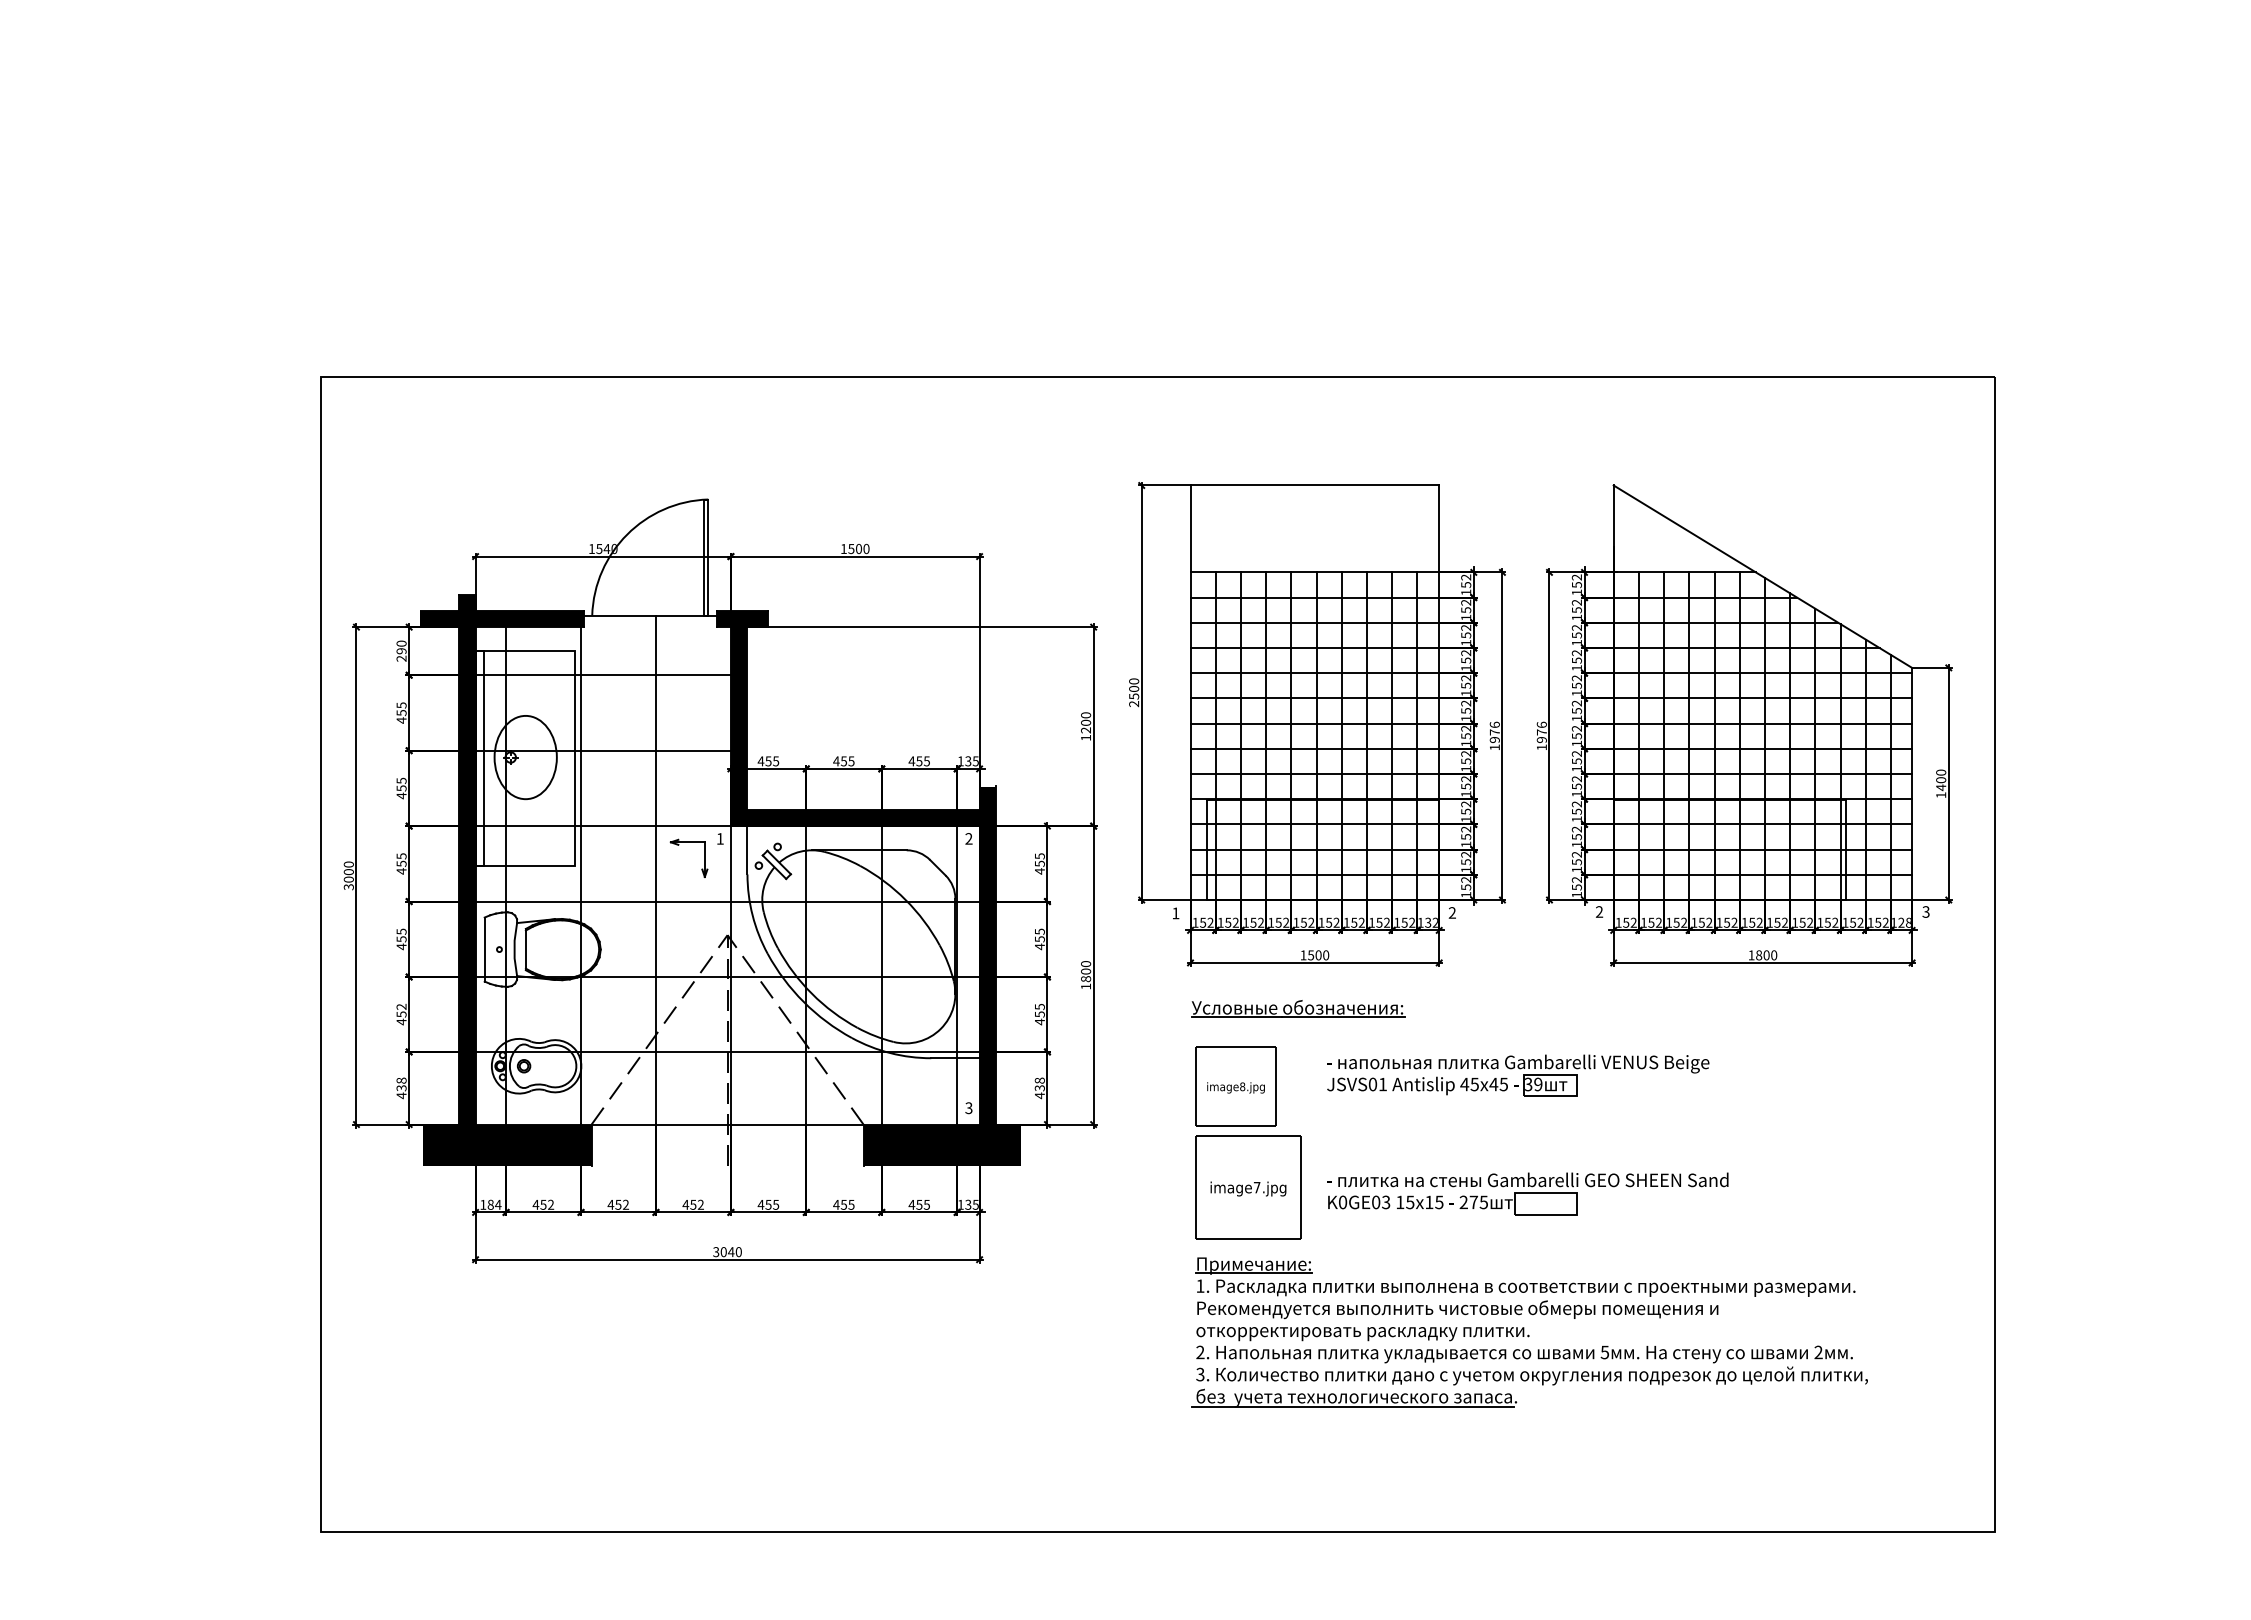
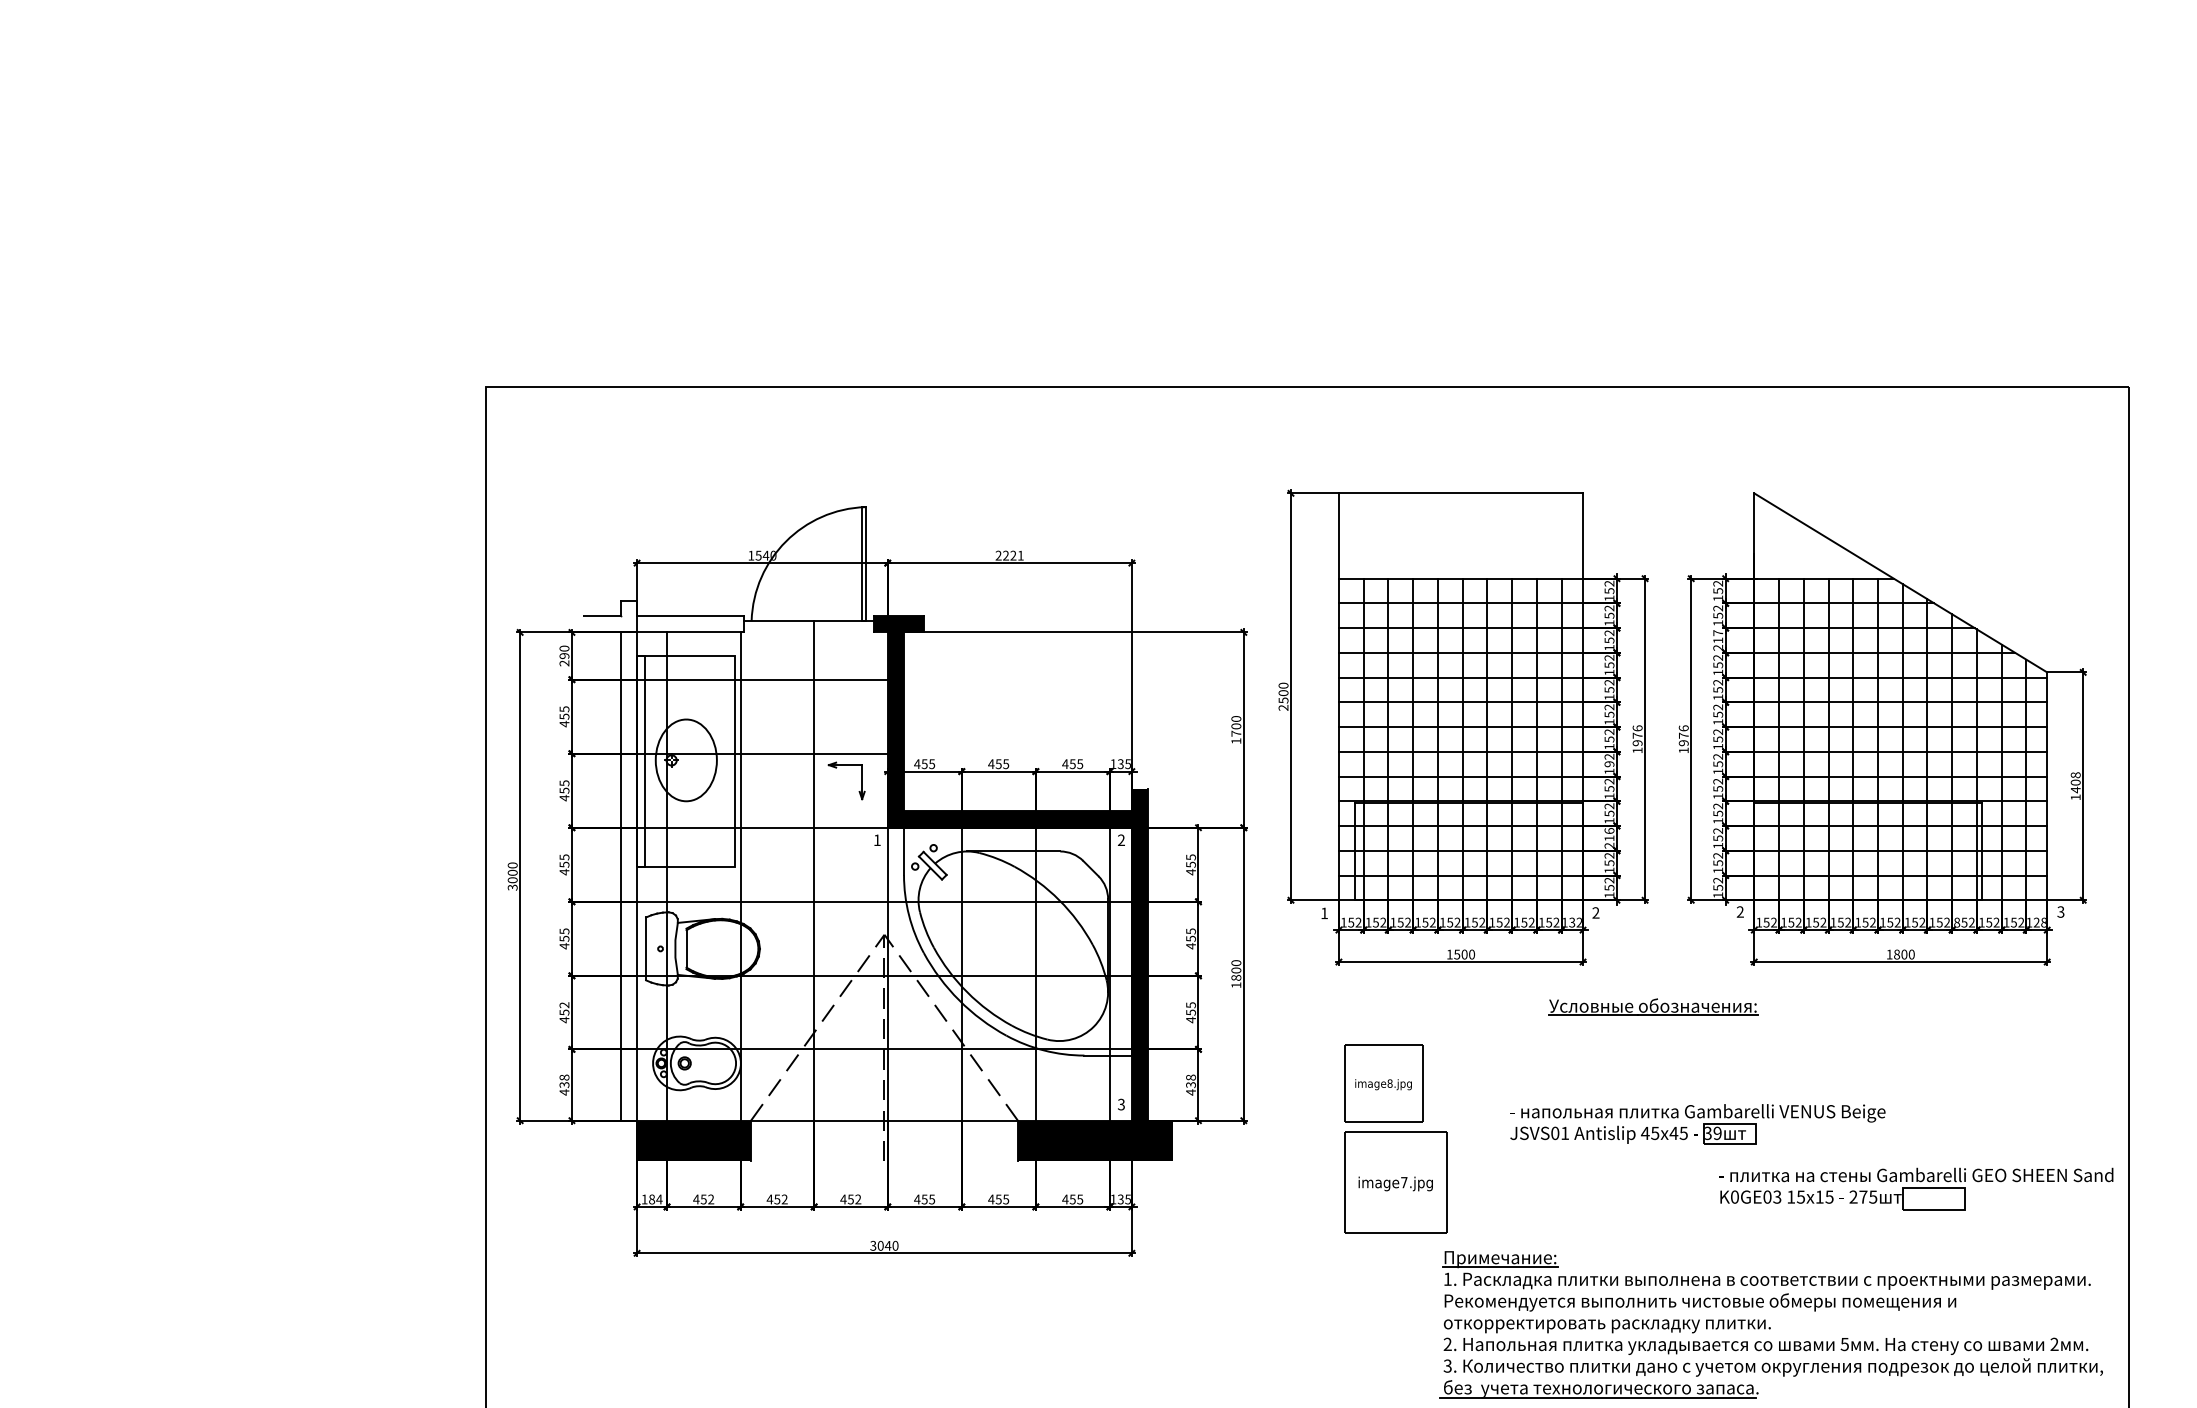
text: (854, 548) -> (1009, 555), 1500 -> 2221
text: (1576, 634) -> (1717, 639), 152 -> 217
text: (1085, 730) -> (1235, 733), 1200 -> 1700
text: (1466, 761) -> (1609, 764), 152 -> 192
text: (1941, 772) -> (2076, 775), 1400 -> 1408
text: (1466, 836) -> (1609, 837), 152 -> 216
part: (688, 842) -> (846, 765), moved
fill: (501, 880) -> (662, 881), removed
text: (1820, 922) -> (1957, 922), 152 -> 852
part: (1298, 1008) -> (1653, 1006), moved
part: (1518, 1075) -> (1698, 1124), moved
part: (1527, 1193) -> (1916, 1188), moved
part: (1529, 1332) -> (1770, 1324), moved

